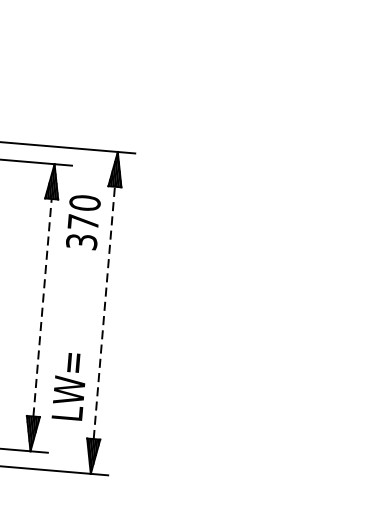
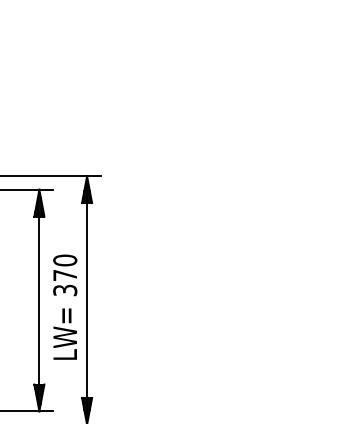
text: (83, 222) -> (65, 275), moved
line: (42, 307) -> (39, 300), dashed -> solid
line: (104, 312) -> (87, 300), dashed -> solid
text: (68, 385) -> (64, 333), moved

